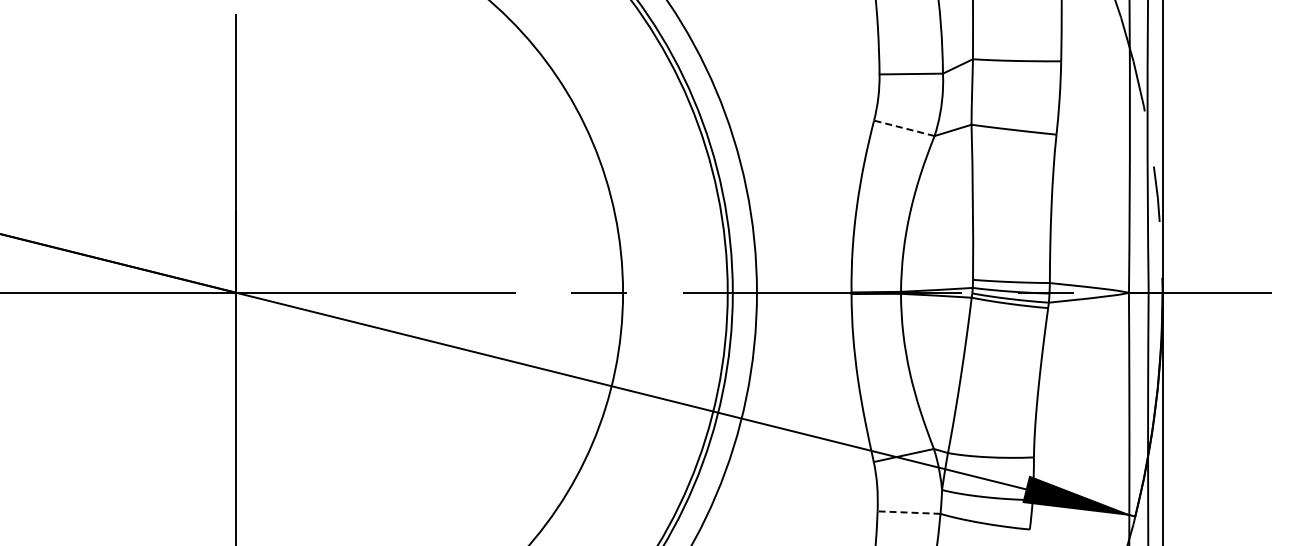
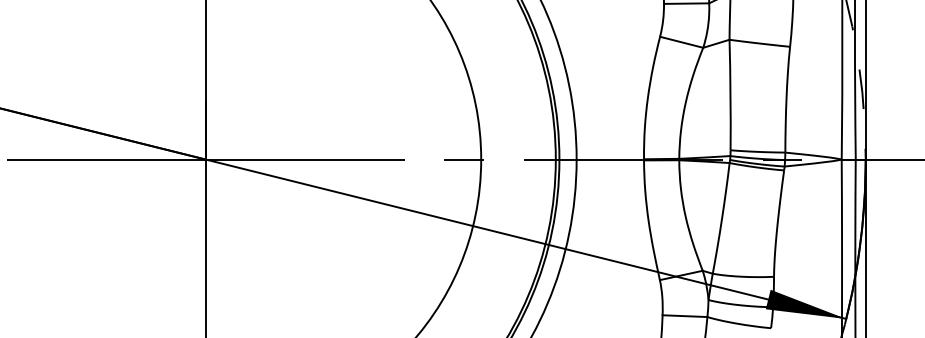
line: (903, 128) -> (681, 42), dashed -> solid
line: (908, 512) -> (684, 316), dashed -> solid

